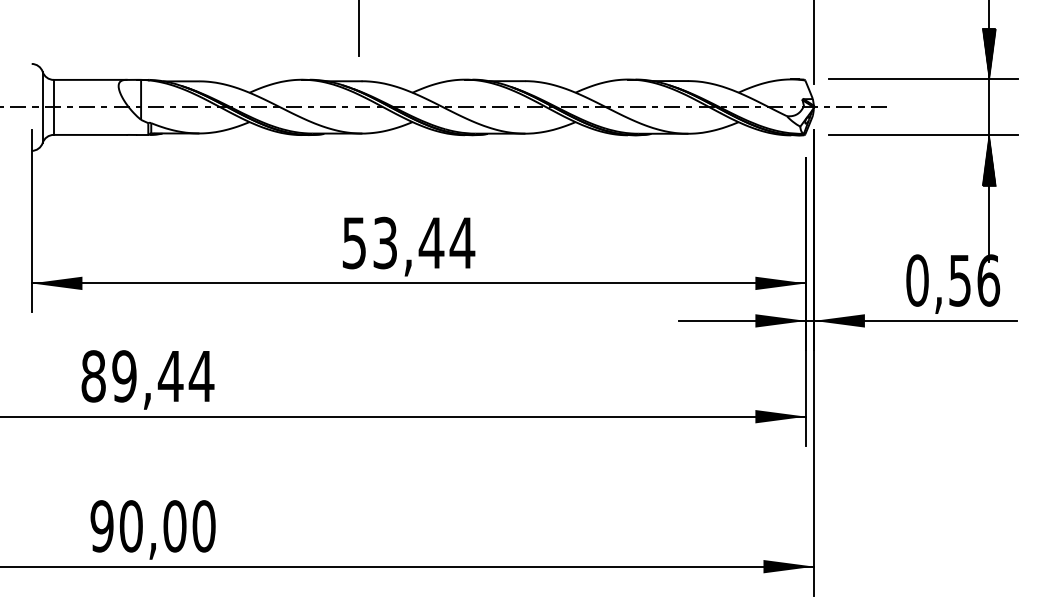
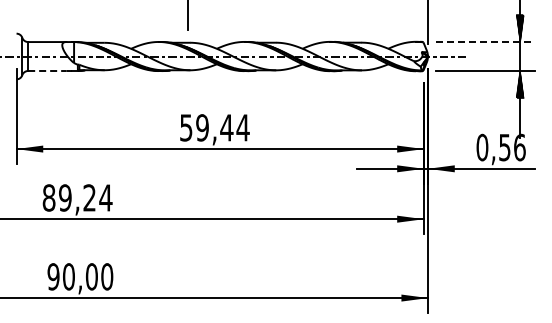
line: (923, 78) -> (485, 41), solid -> dashed
line: (90, 135) -> (47, 71), solid -> dashed
text: (385, 242) -> (202, 127), 53,44 -> 59,44
text: (170, 375) -> (89, 197), 89,44 -> 89,24

